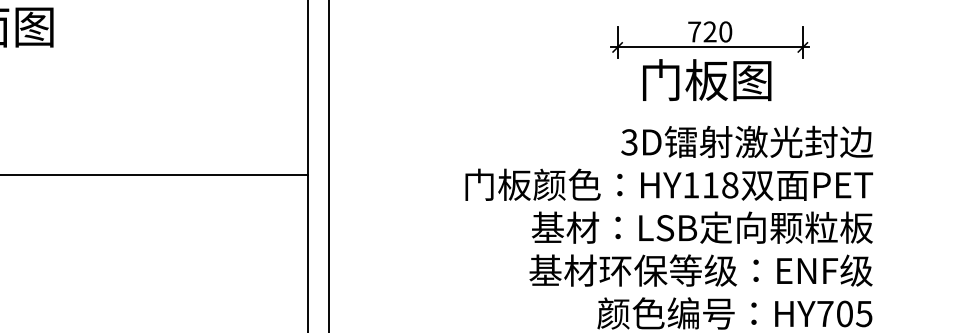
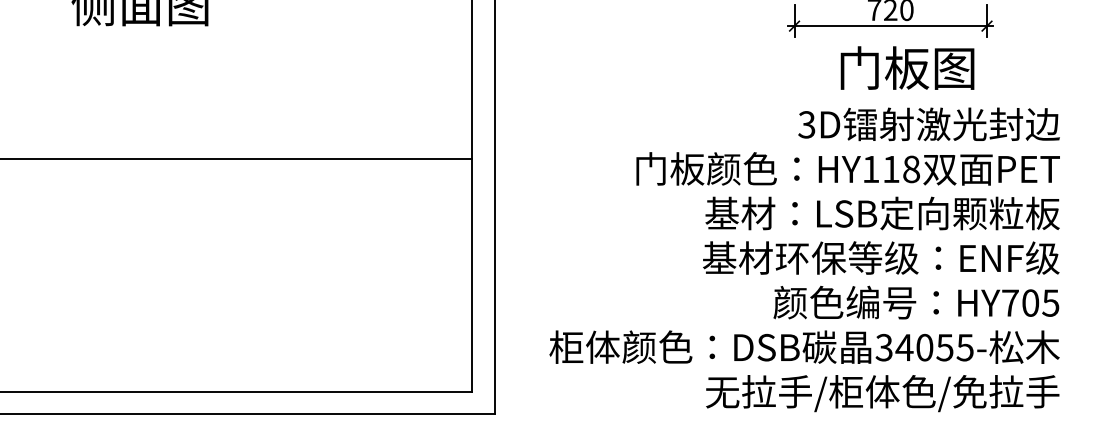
text: (707, 79) -> (907, 67), moved

